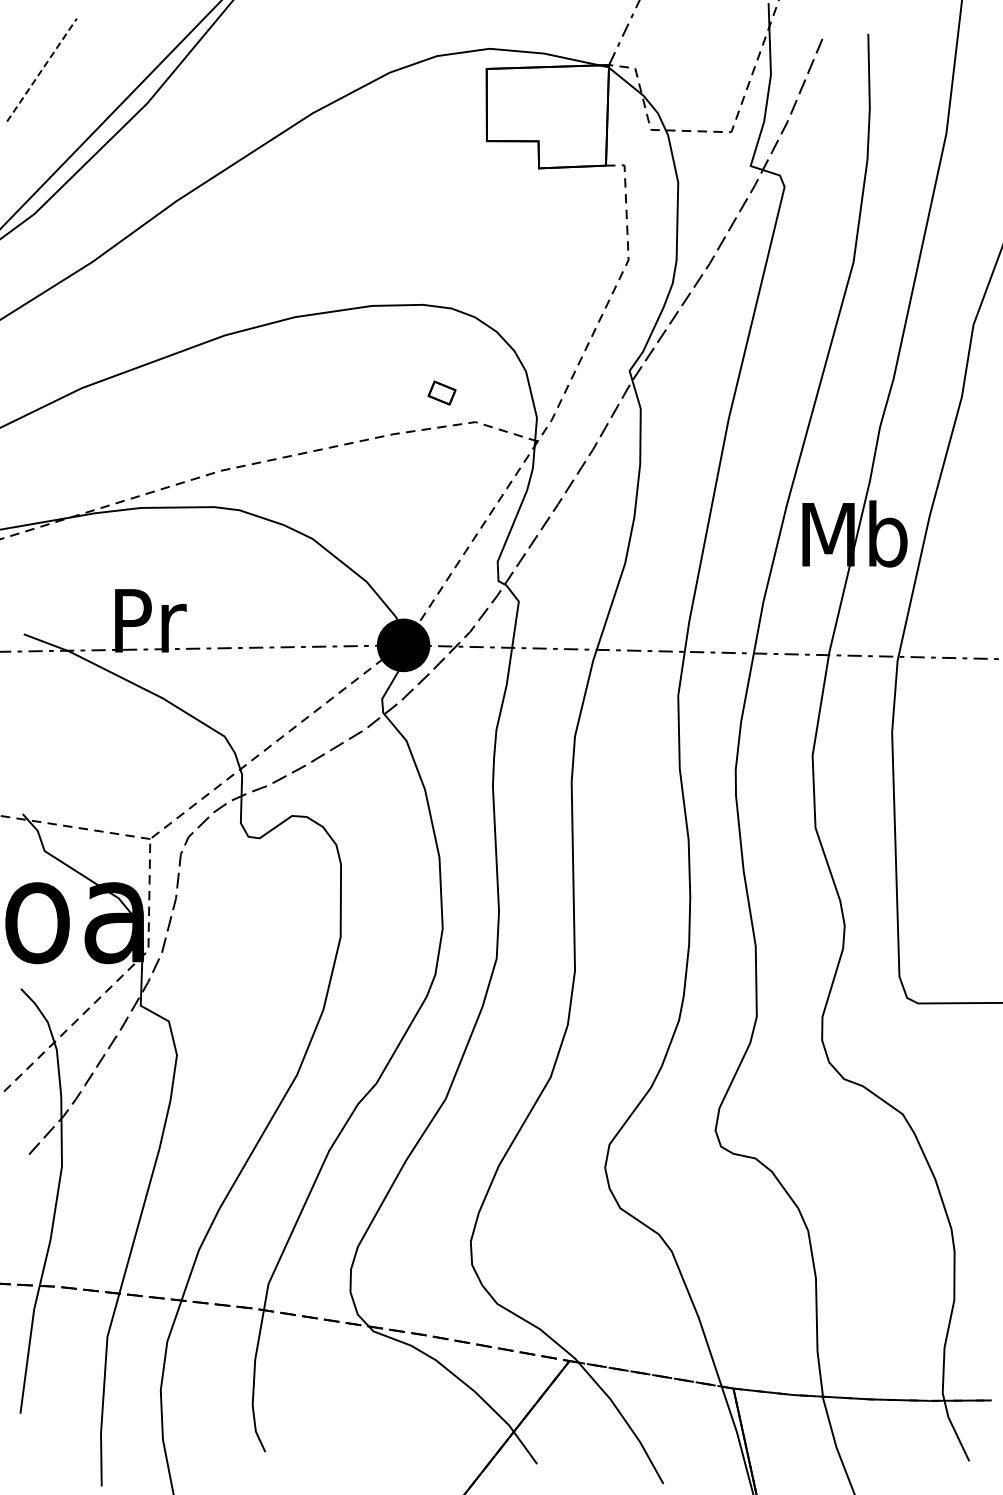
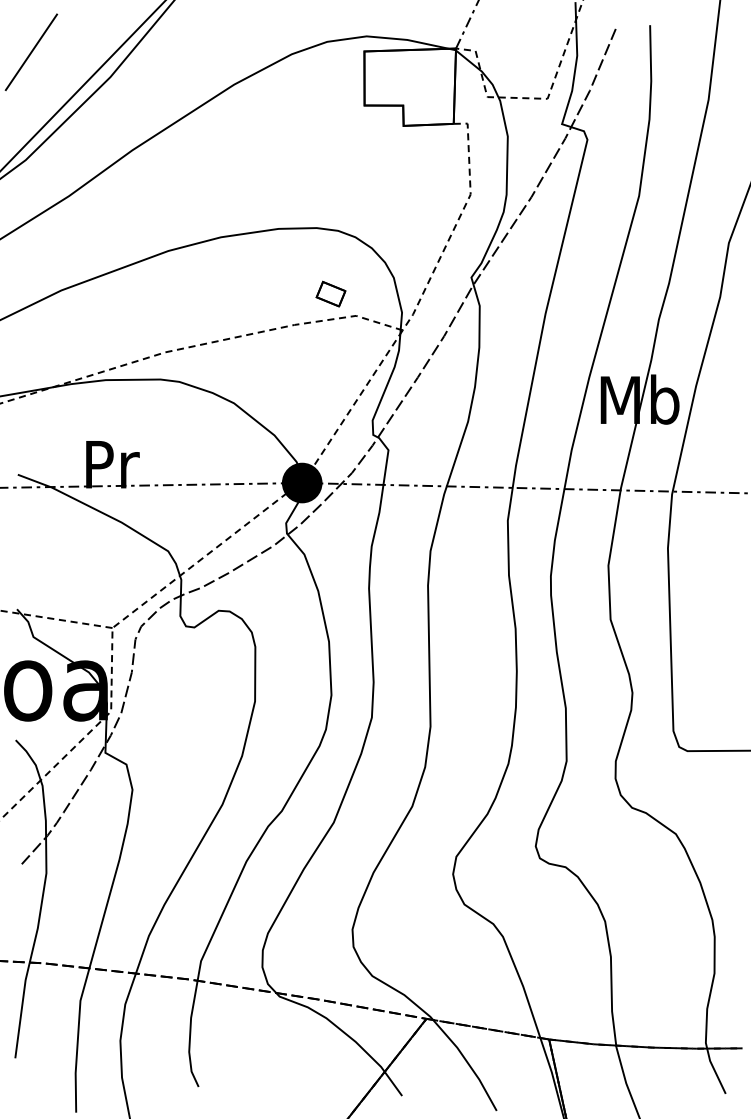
line: (42, 69) -> (31, 51), dashed -> solid
part: (441, 392) -> (330, 293), size x1.43

